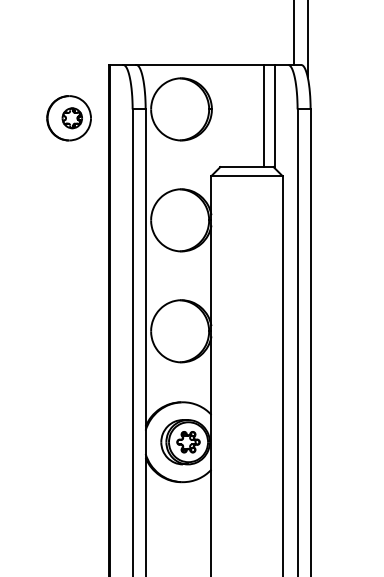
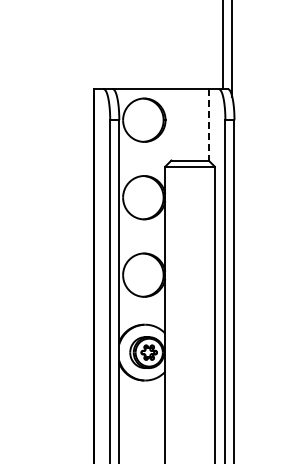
line: (263, 115) -> (201, 124), removed
line: (274, 116) -> (209, 125), solid -> dashed
part: (68, 118) -> (65, 126), removed

